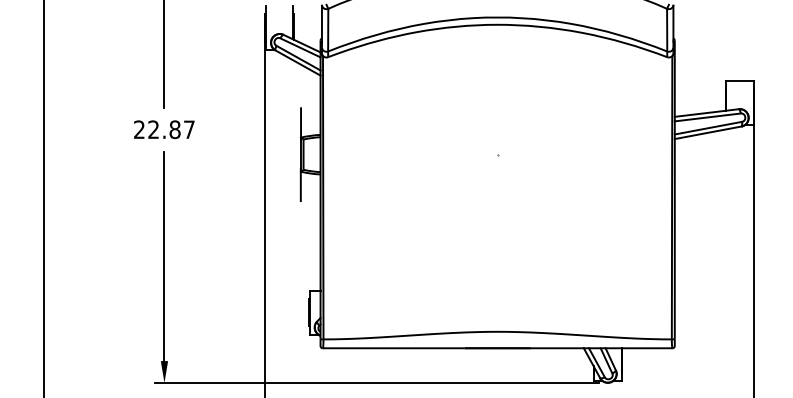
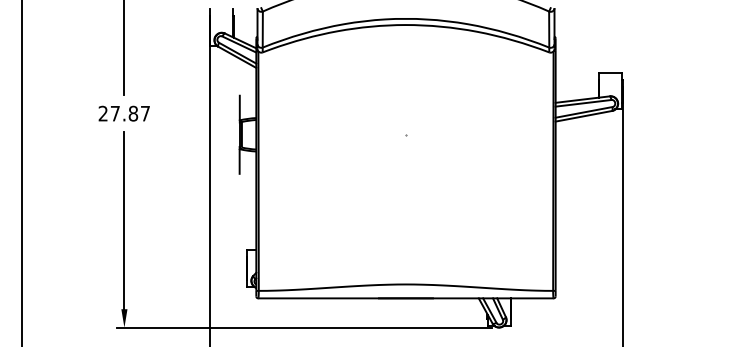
text: (152, 129) -> (114, 113), 22.87 -> 27.87

